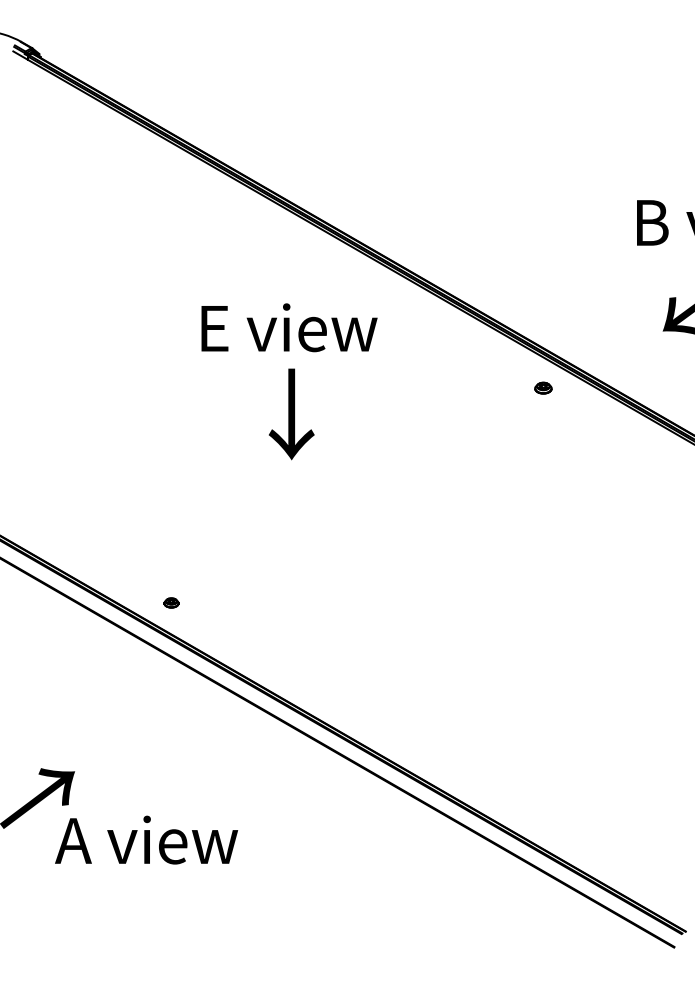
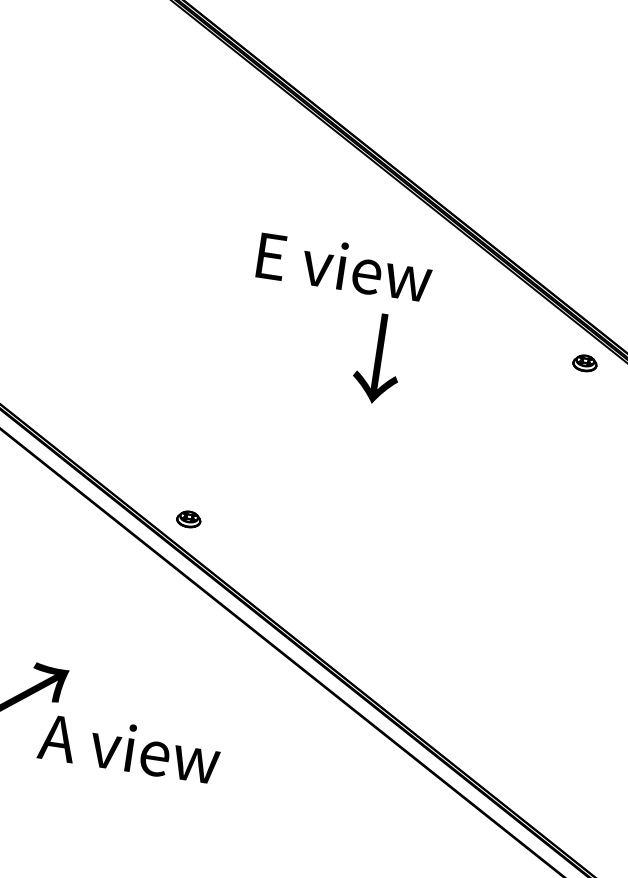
part: (543, 387) -> (585, 362), size x1.43
text: (291, 414) -> (378, 358), moved
part: (171, 602) -> (188, 518), size x1.67

